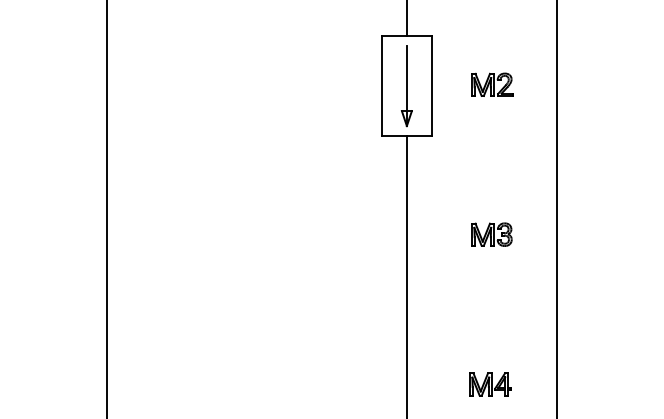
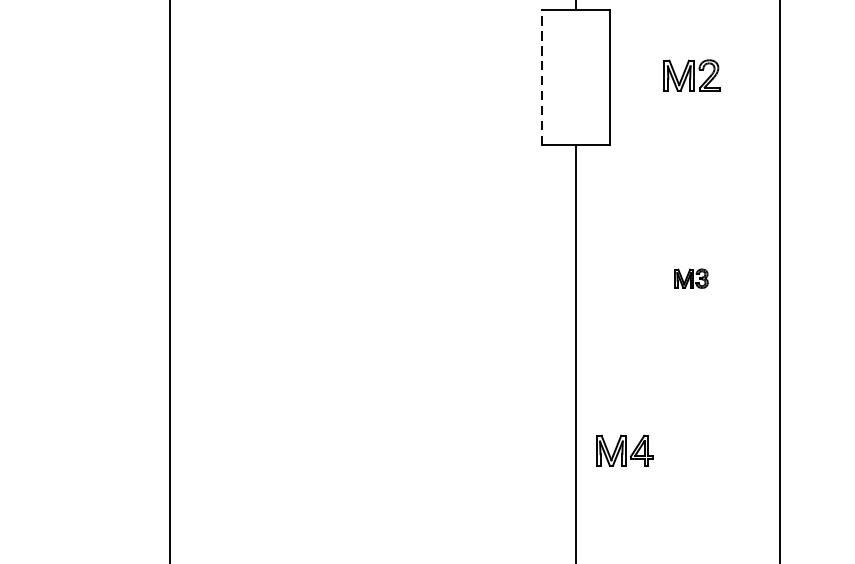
line: (381, 86) -> (541, 77), solid -> dashed
part: (406, 86) -> (575, 77), removed
part: (491, 234) -> (691, 278), size x0.6
part: (490, 384) -> (624, 450), moved

